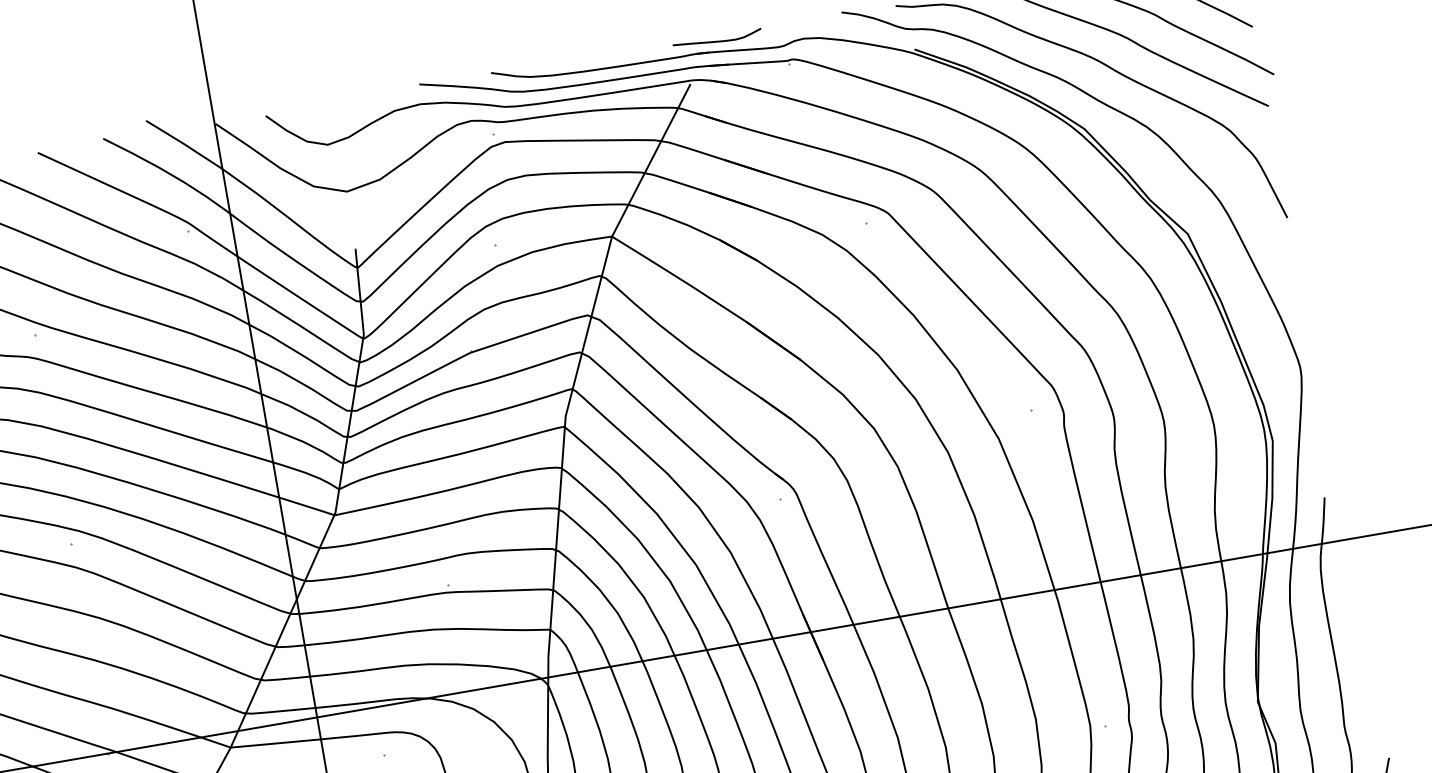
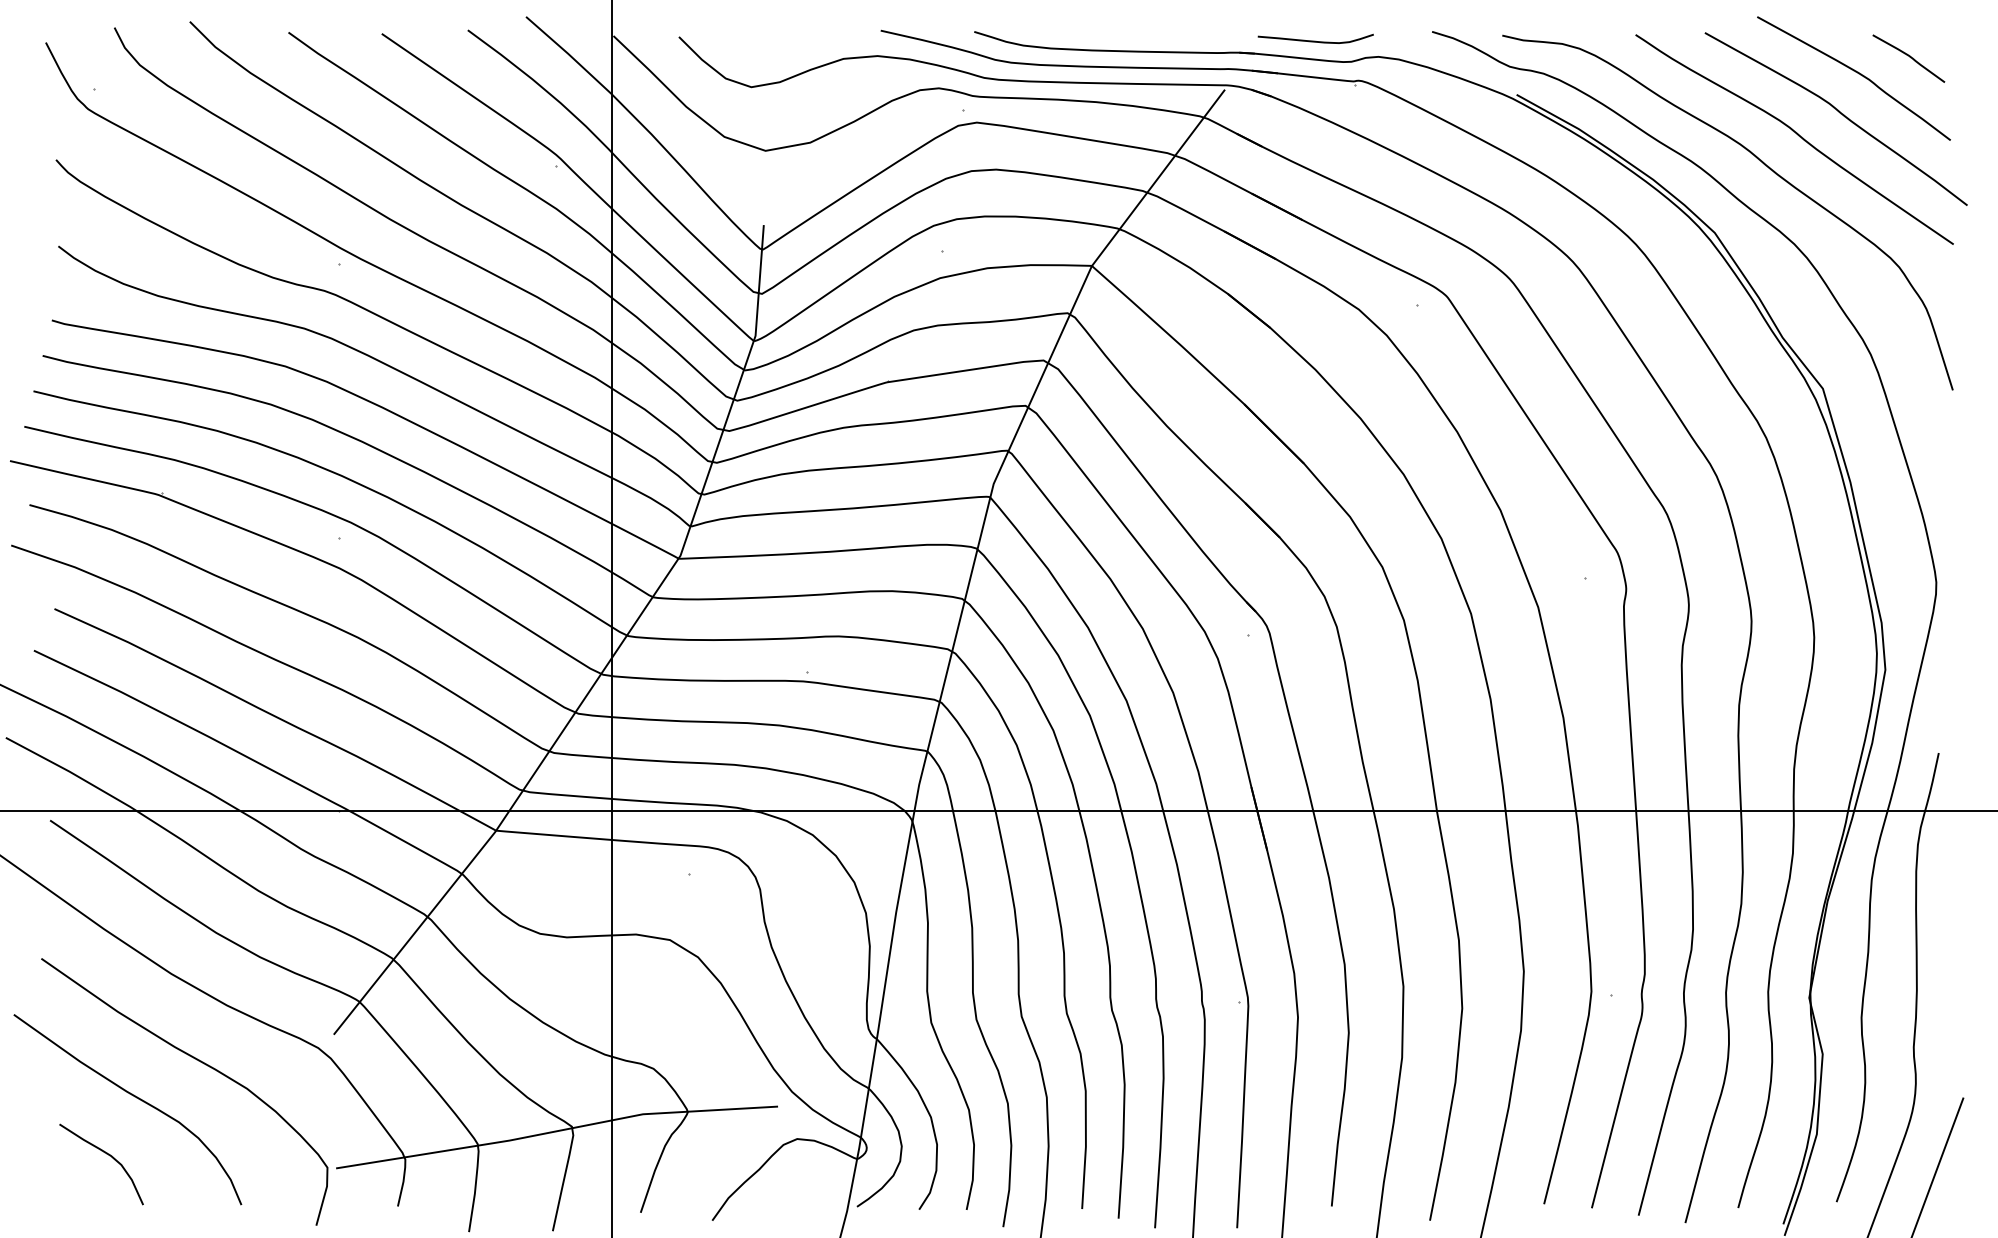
curve: (717, 40) -> (1315, 40), moved

